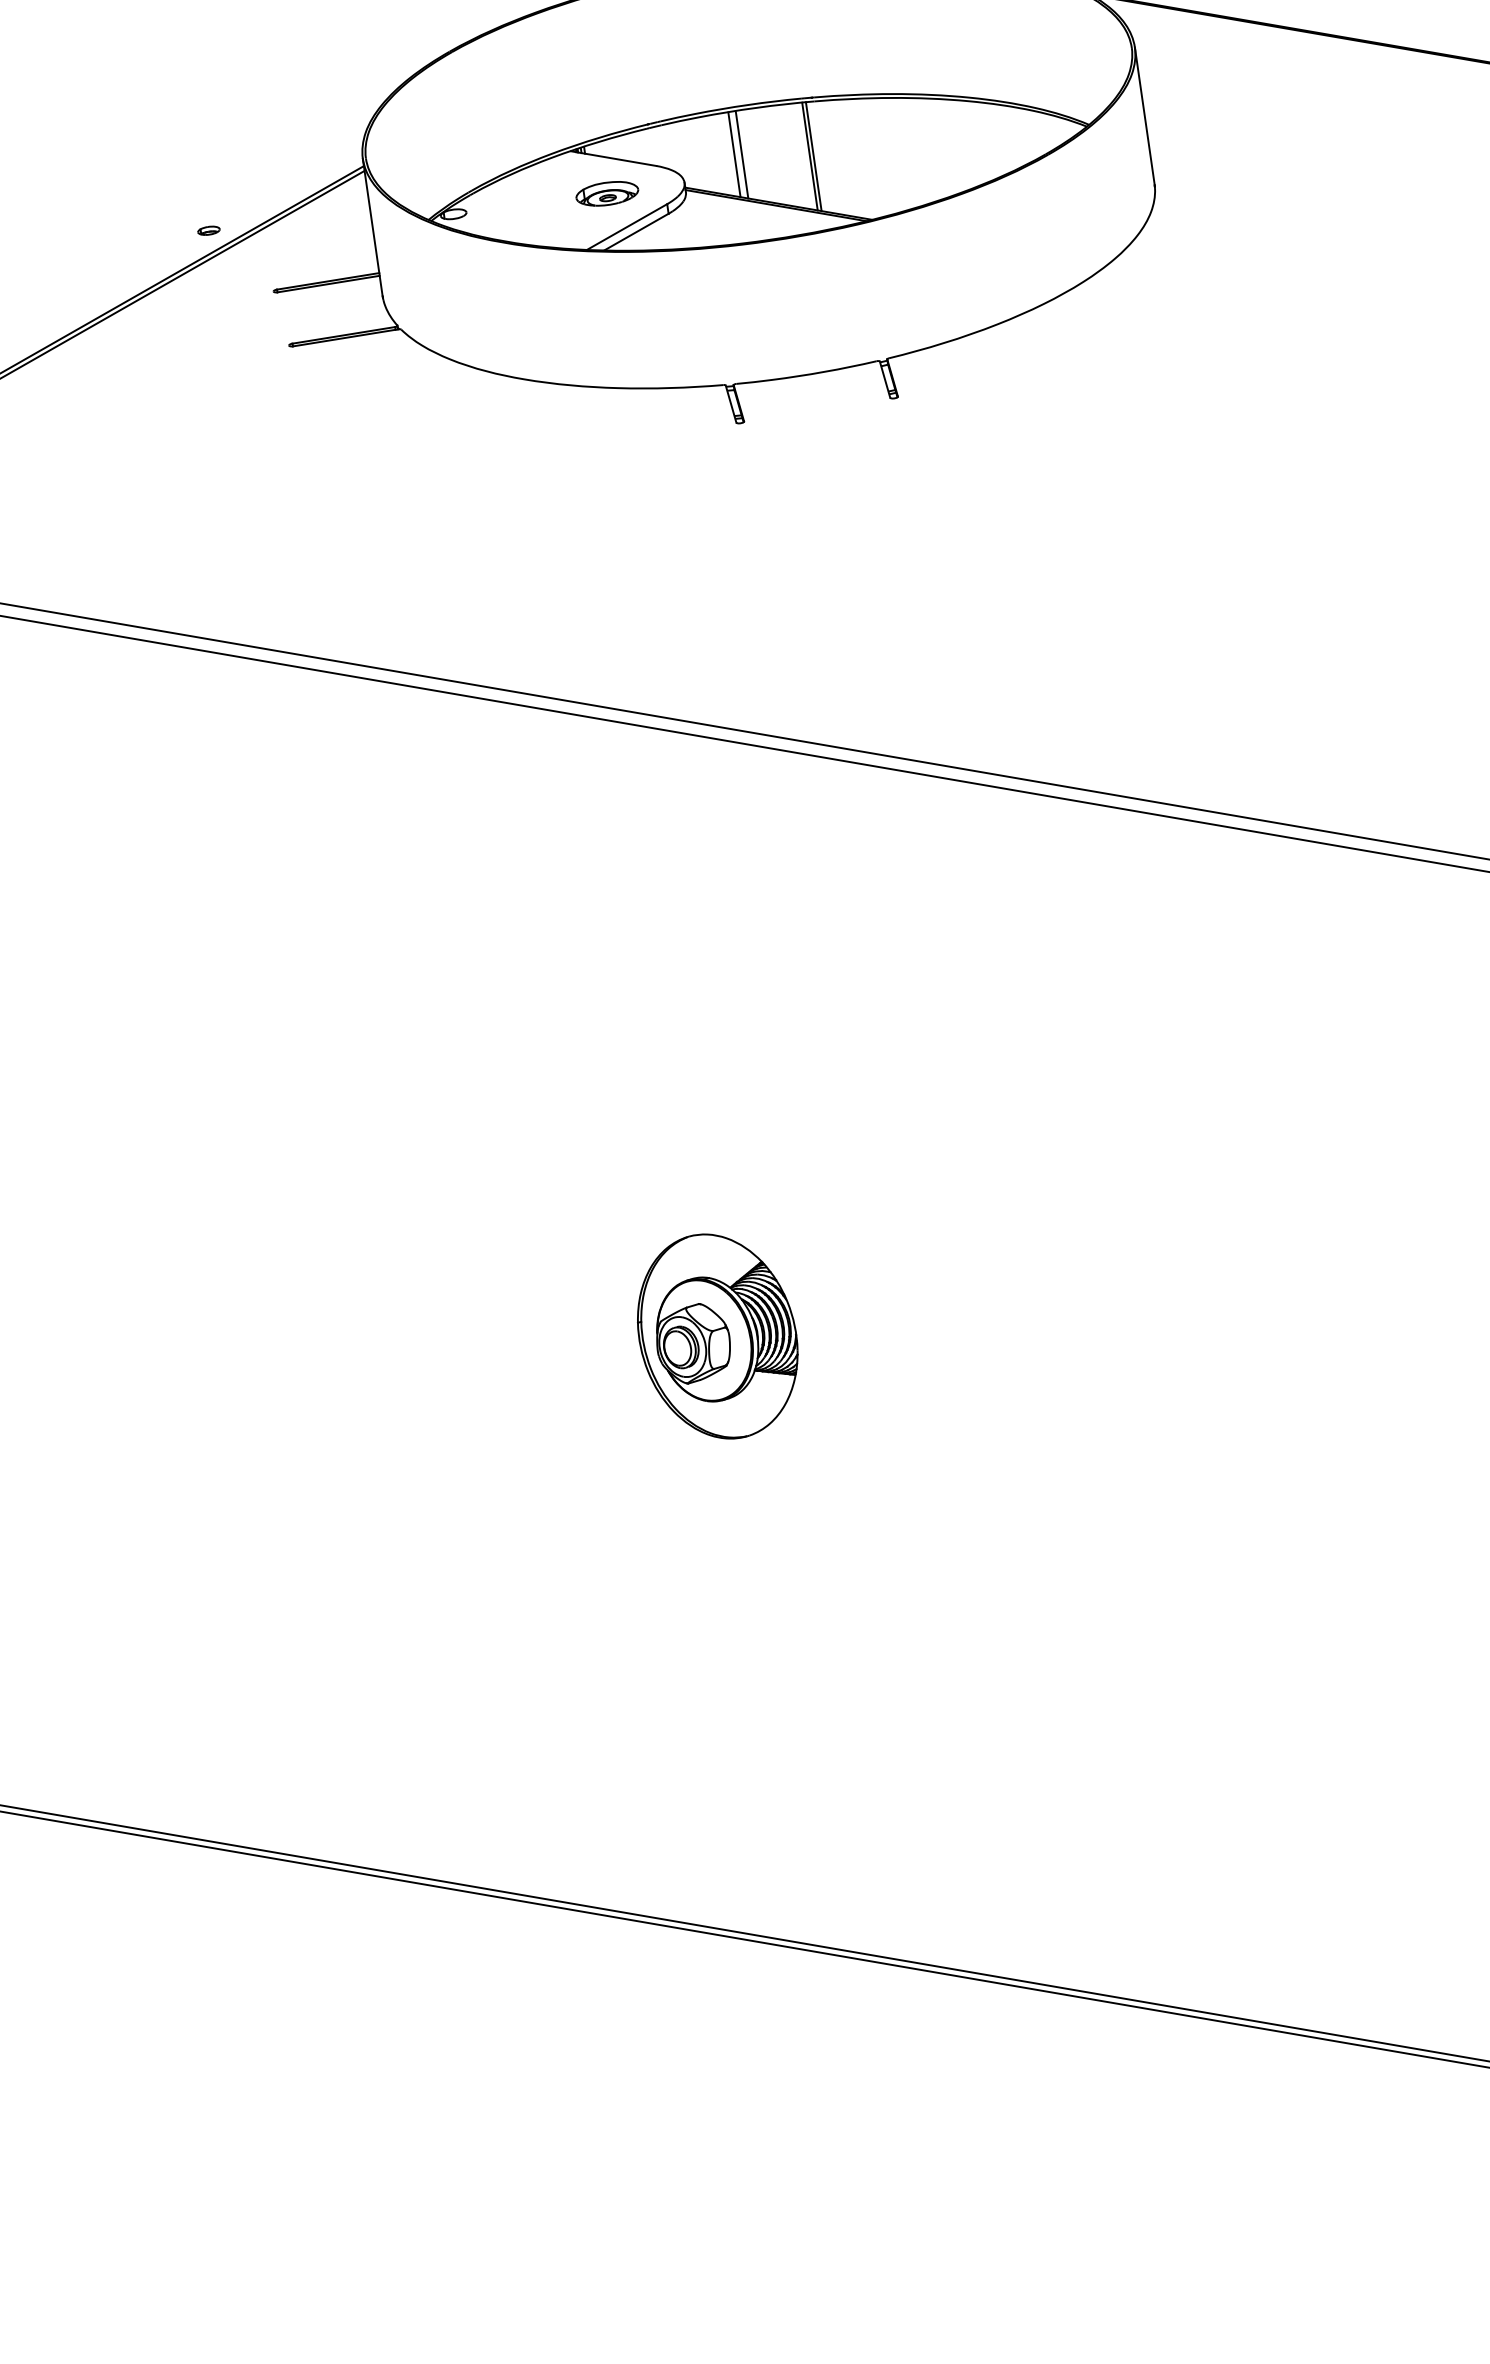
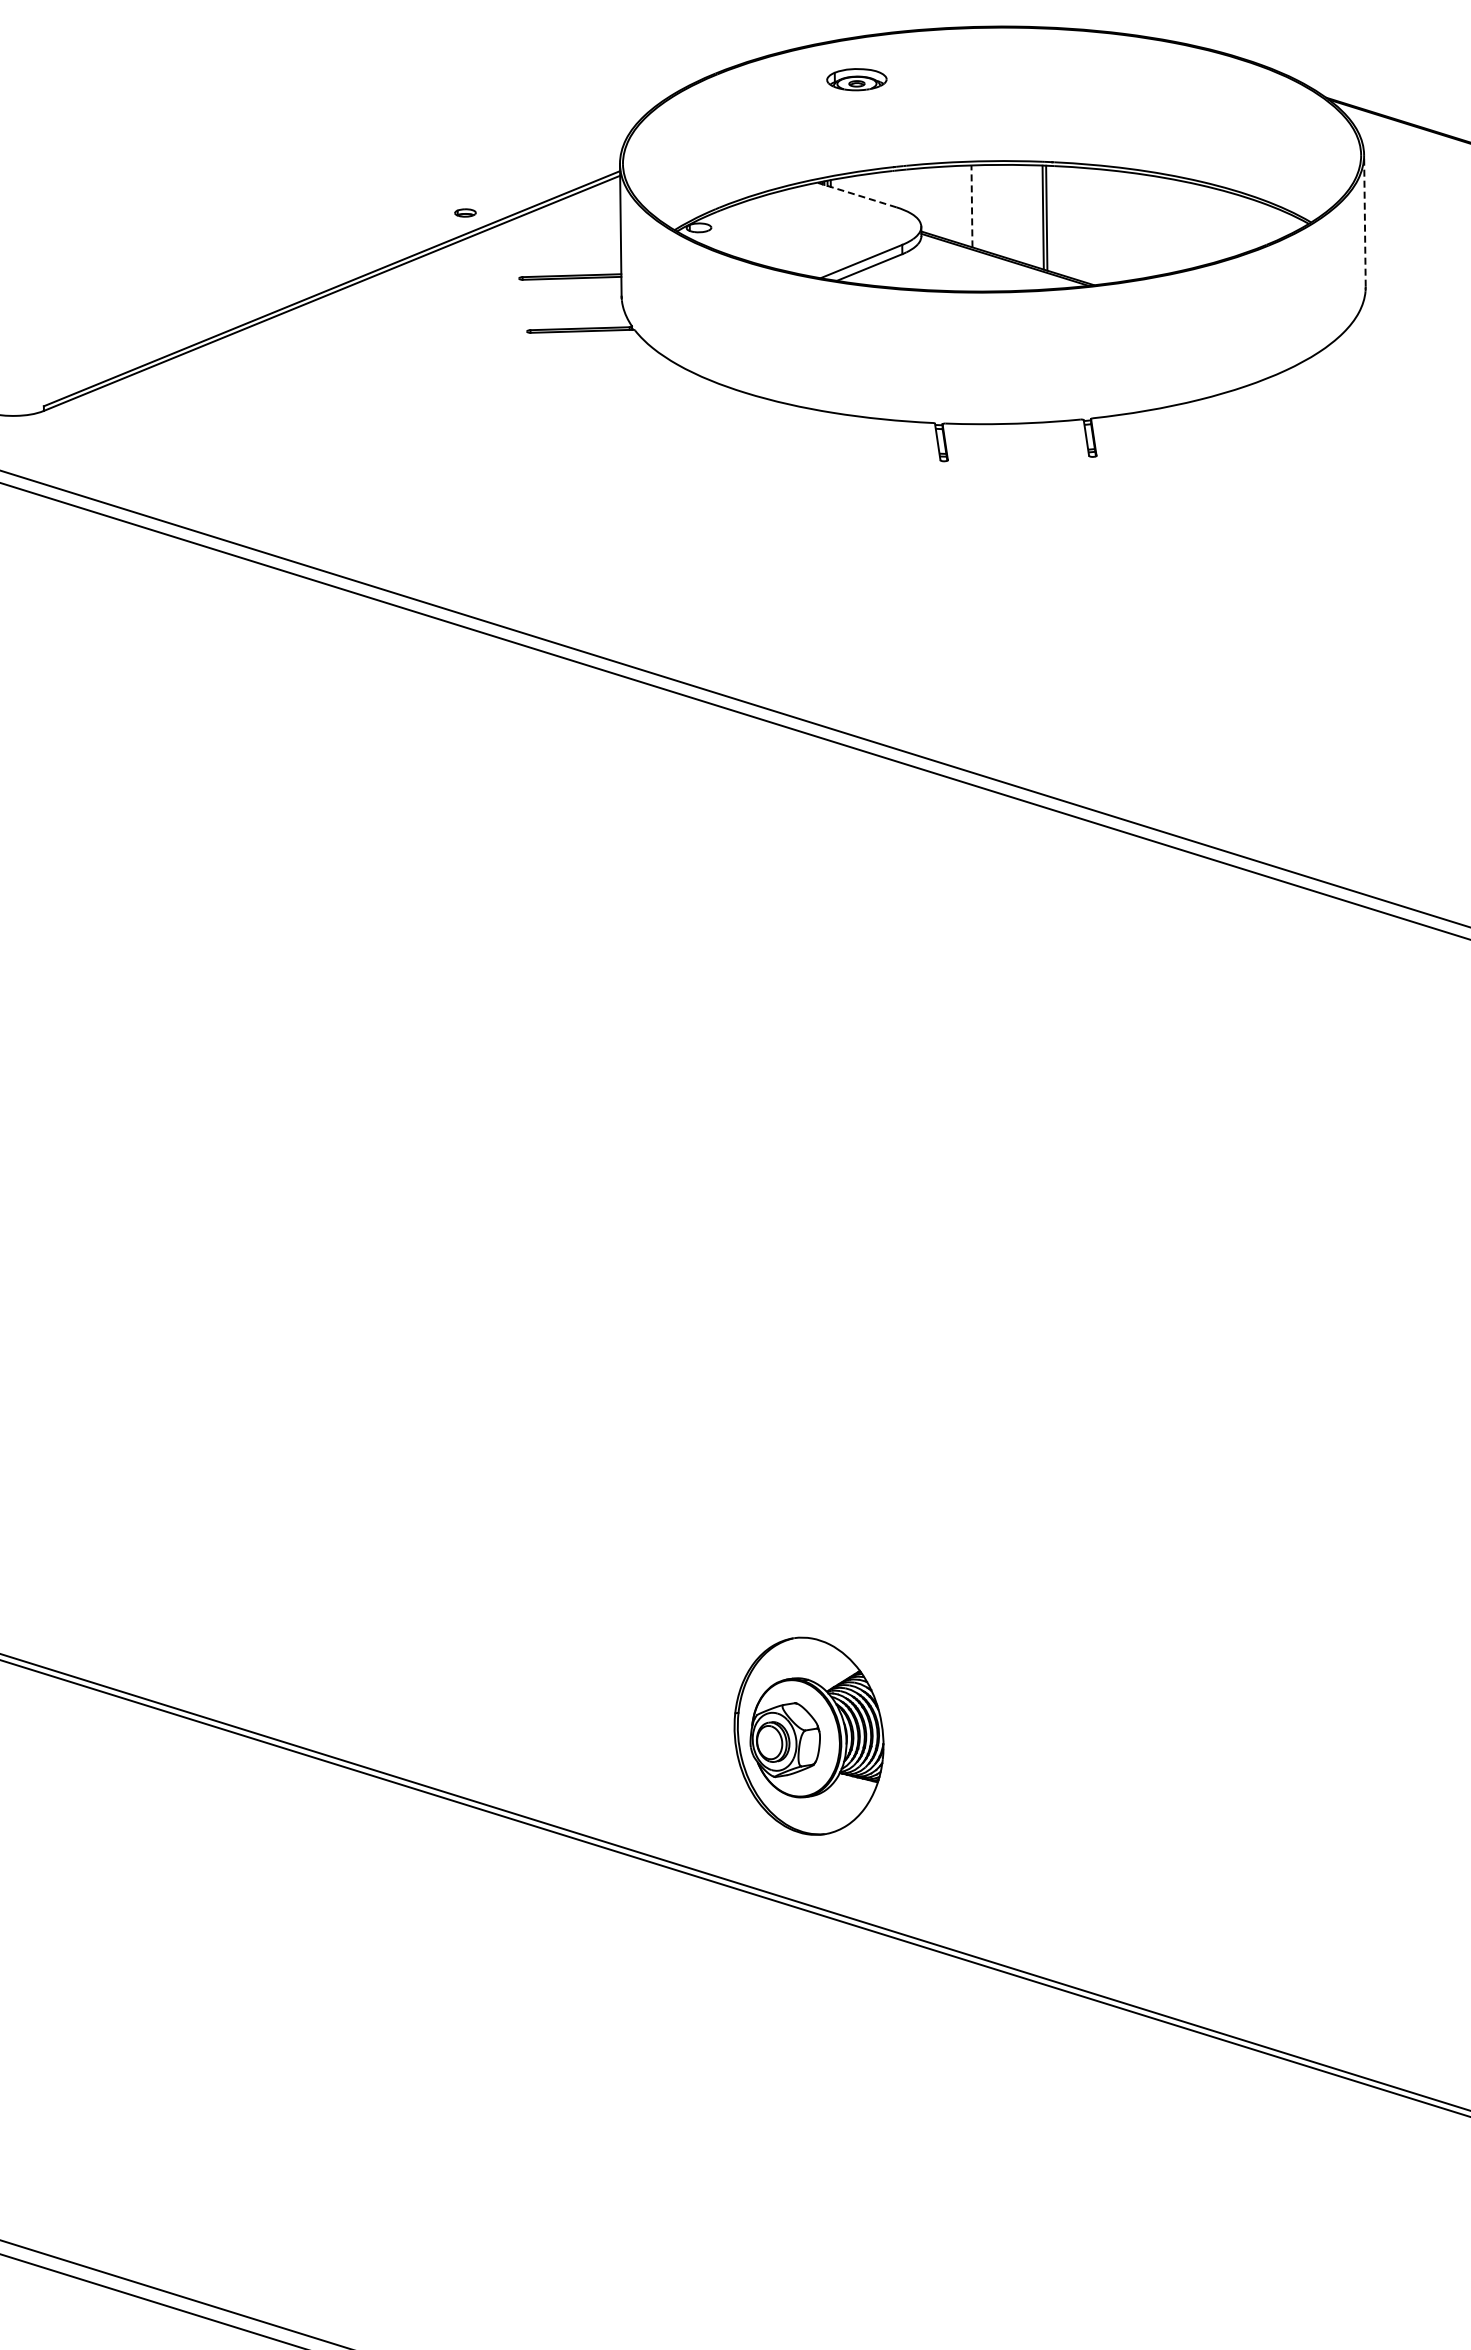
line: (1144, 115) -> (1364, 220), solid -> dashed
line: (733, 154) -> (971, 206), solid -> dashed
line: (741, 154) -> (978, 207), removed
line: (612, 159) -> (856, 195), solid -> dashed
part: (606, 193) -> (856, 79), moved
part: (717, 1335) -> (808, 1735), moved

